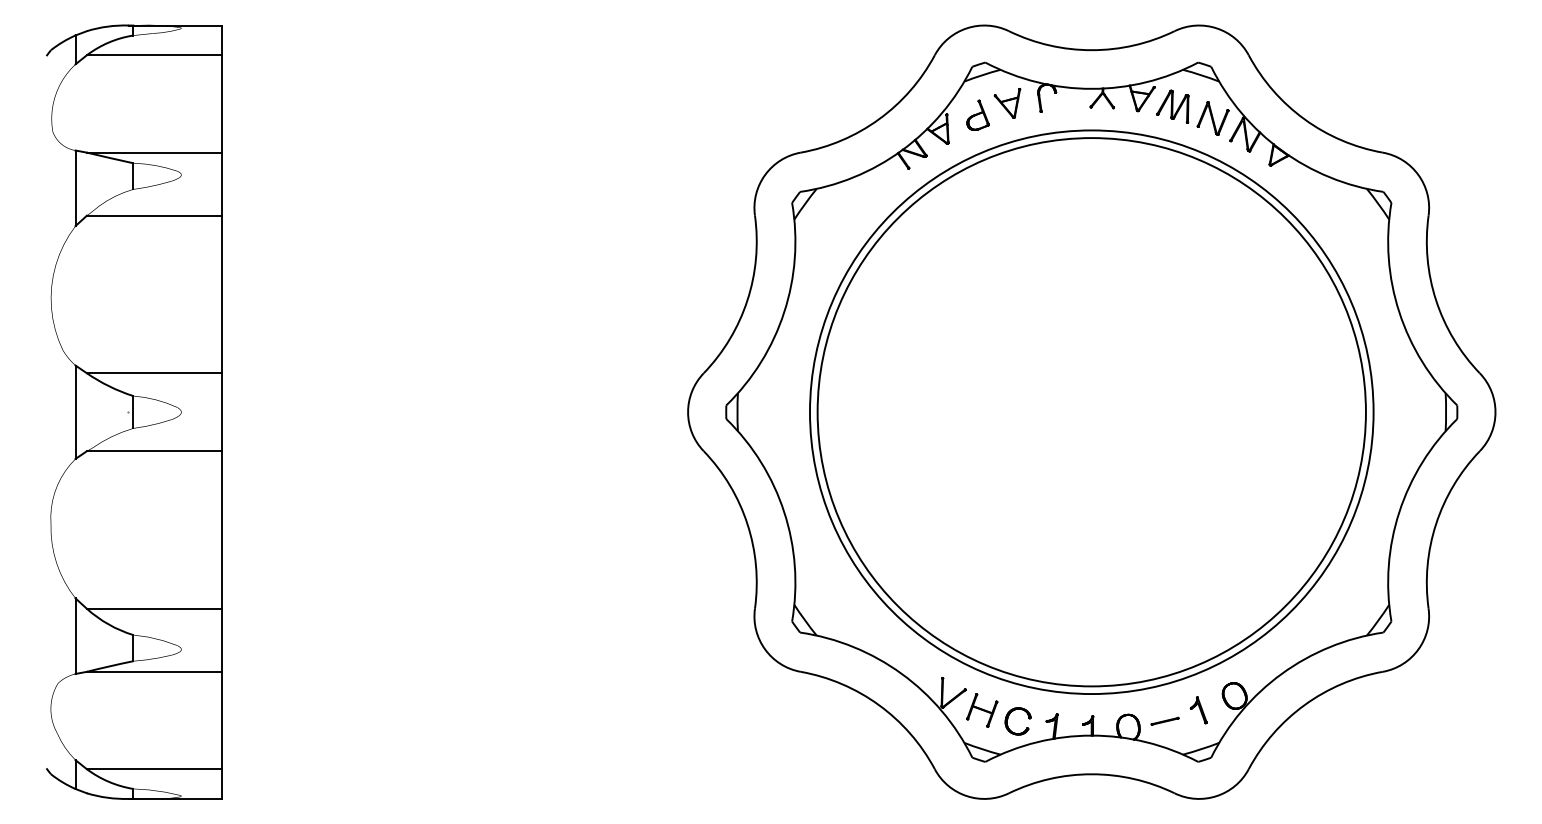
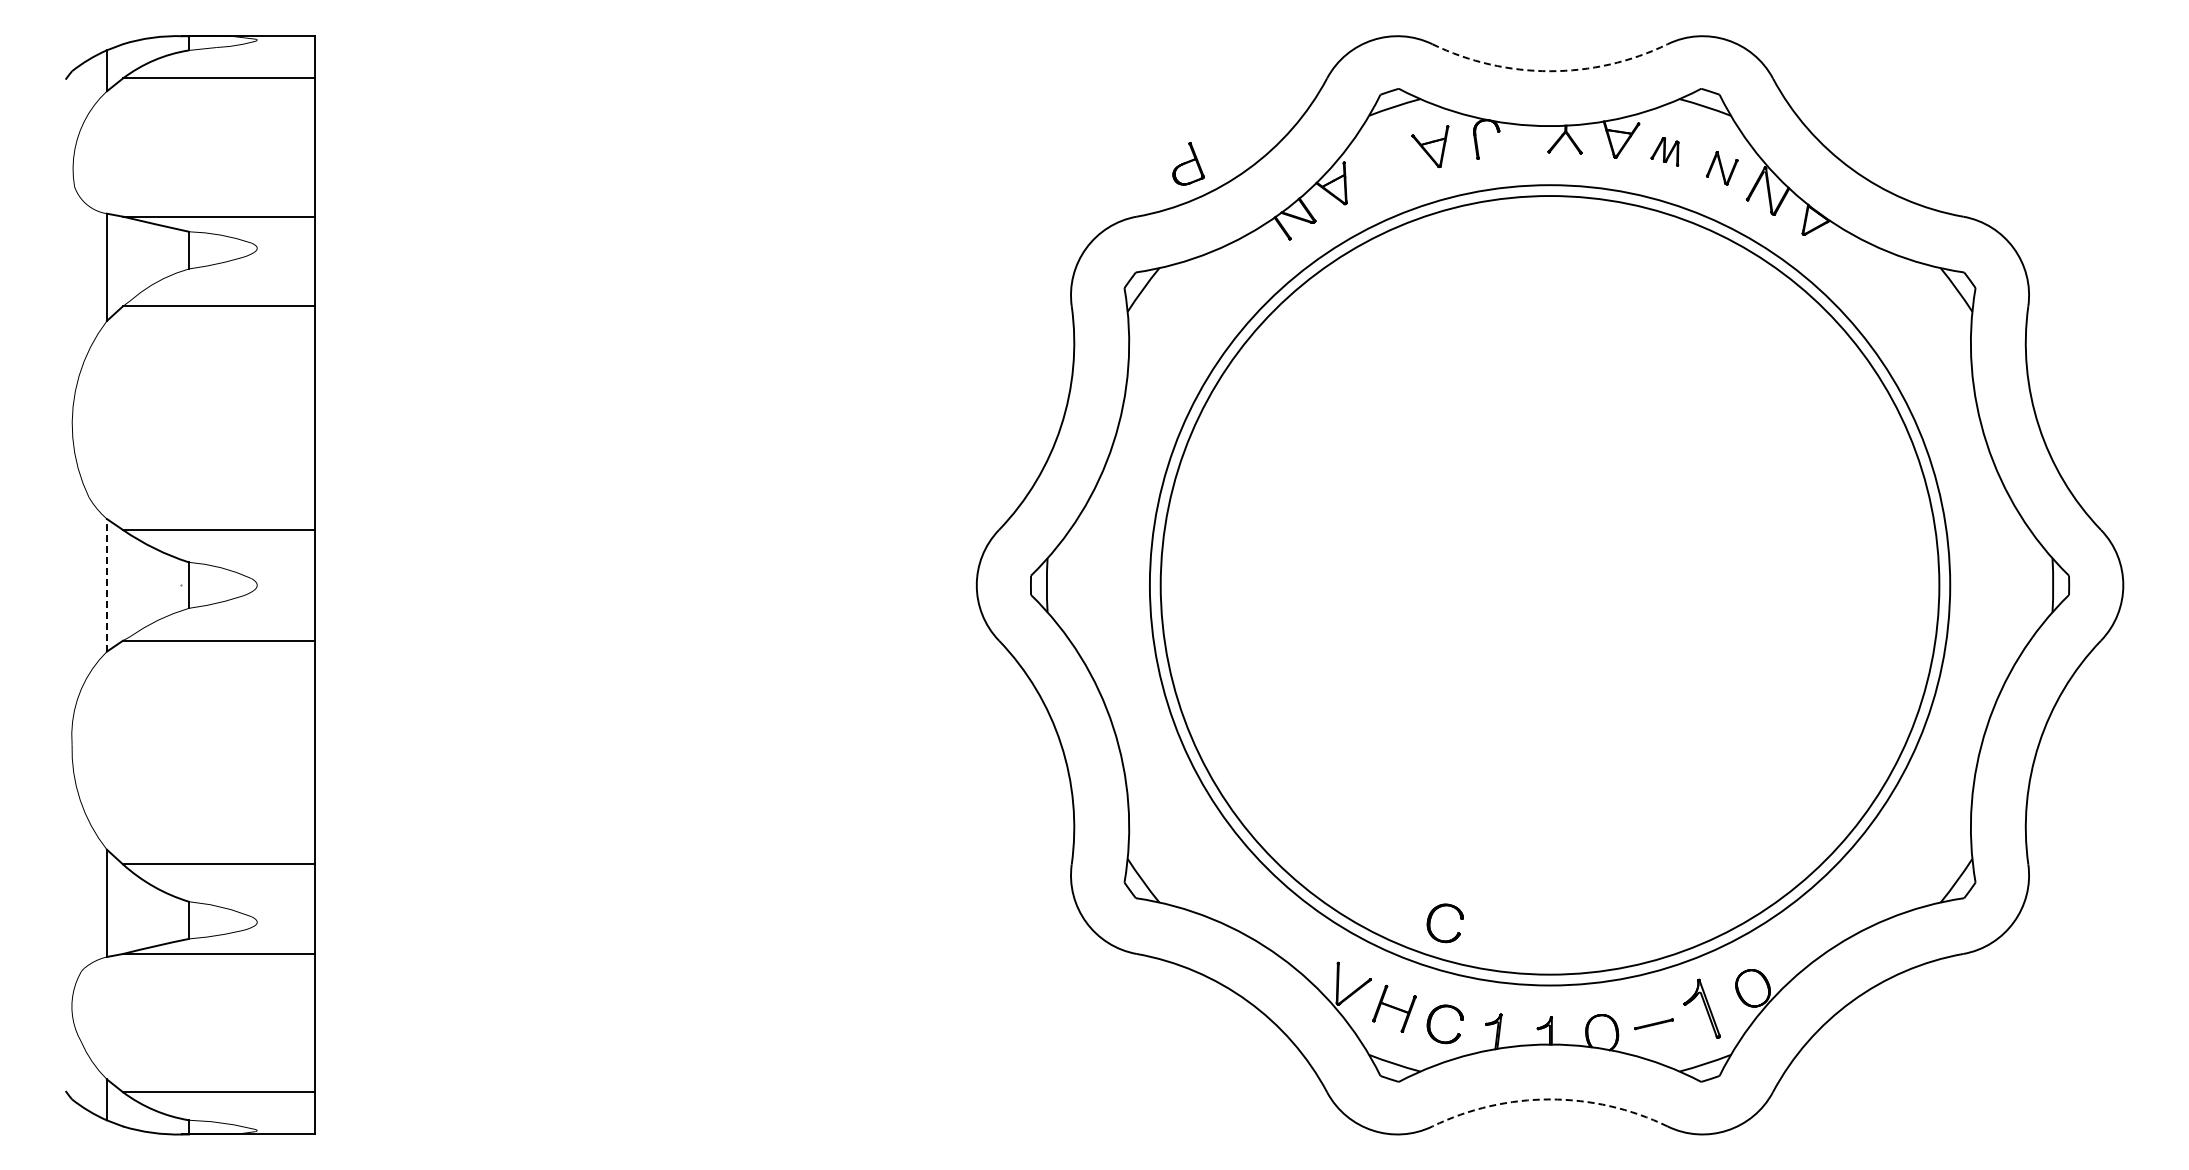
arc: (1092, 50) -> (1550, 71), solid -> dashed
part: (1172, 106) -> (1664, 151), size x0.6
part: (978, 115) -> (1188, 163), moved
part: (1212, 118) -> (1721, 168), size x0.7
line: (75, 411) -> (106, 584), solid -> dashed
part: (1008, 647) -> (1431, 919), added
part: (1198, 710) -> (1701, 1008), size x1.6
arc: (1092, 774) -> (1550, 1099), solid -> dashed

